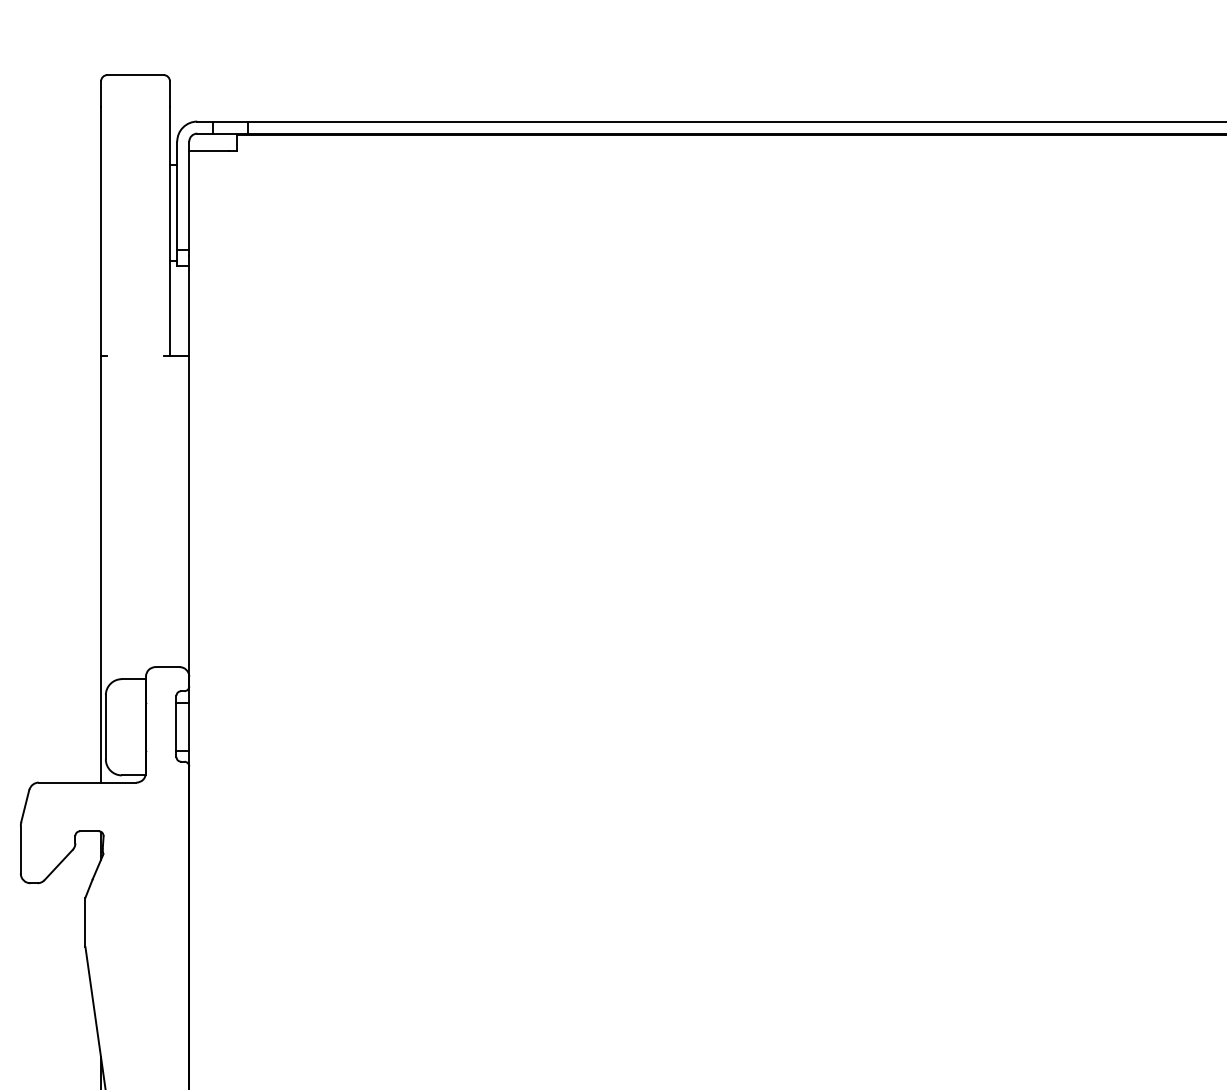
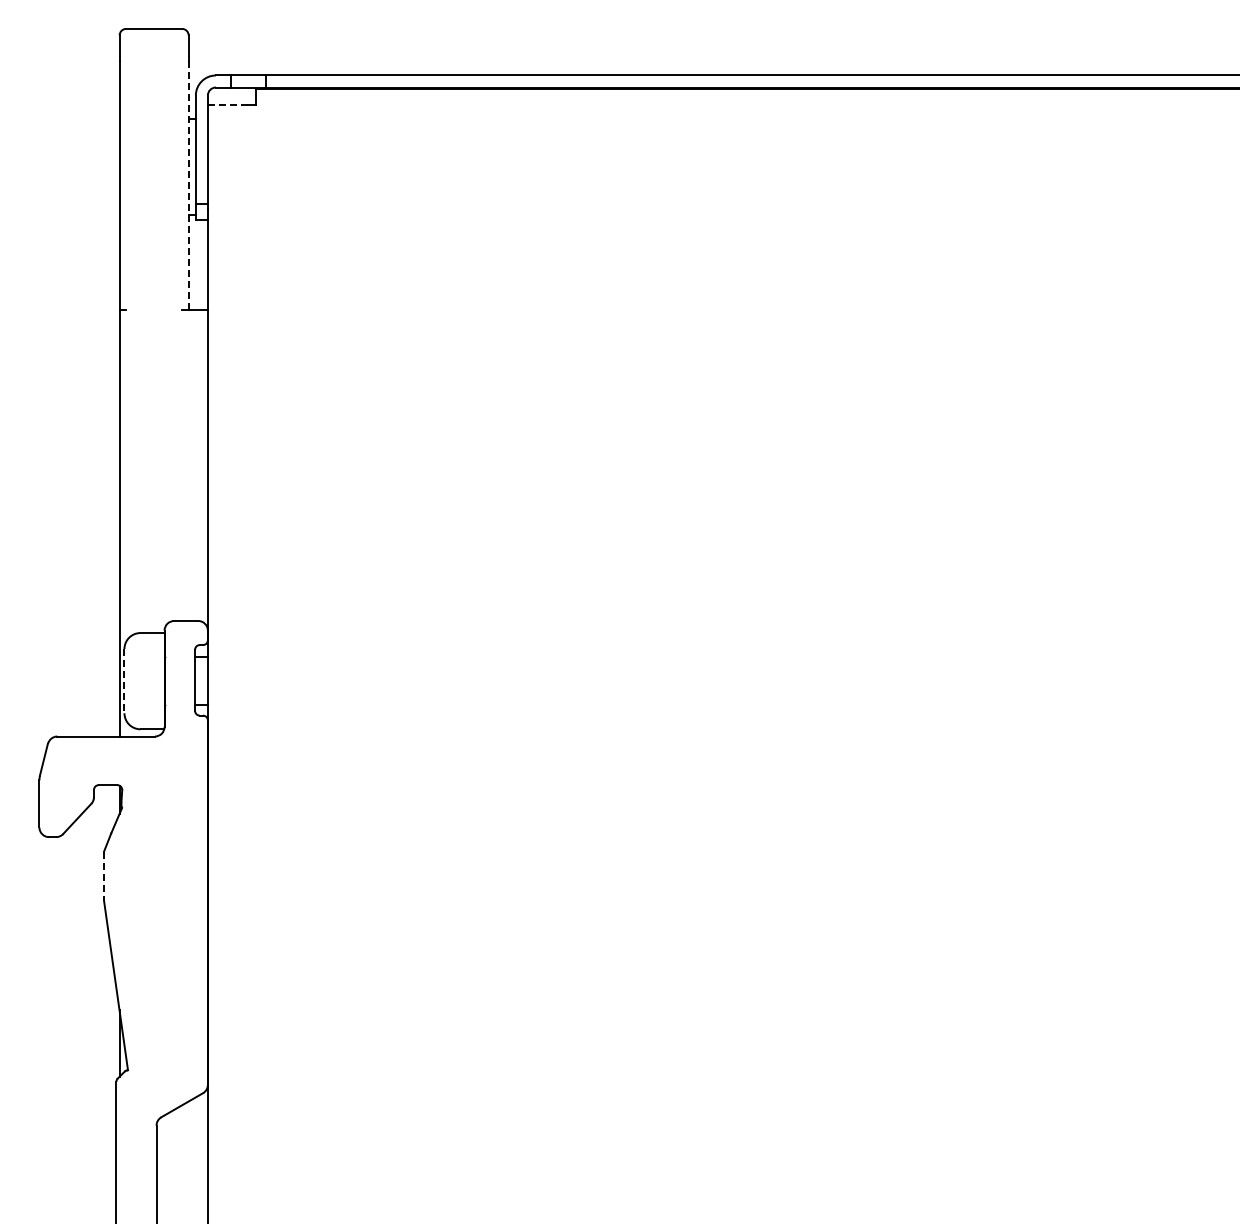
line: (209, 151) -> (228, 105), solid -> dashed
line: (169, 230) -> (188, 184), solid -> dashed
line: (105, 727) -> (124, 681), solid -> dashed
line: (85, 922) -> (104, 876), solid -> dashed

